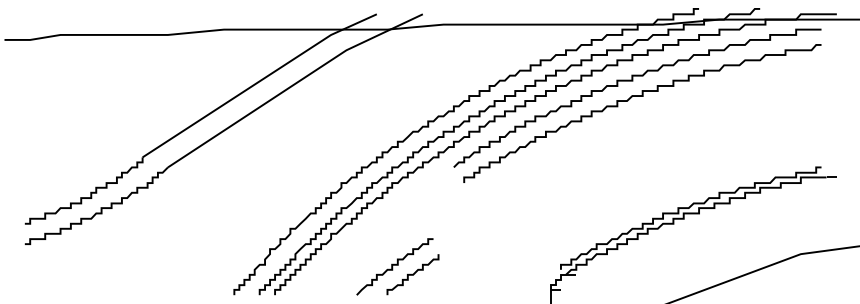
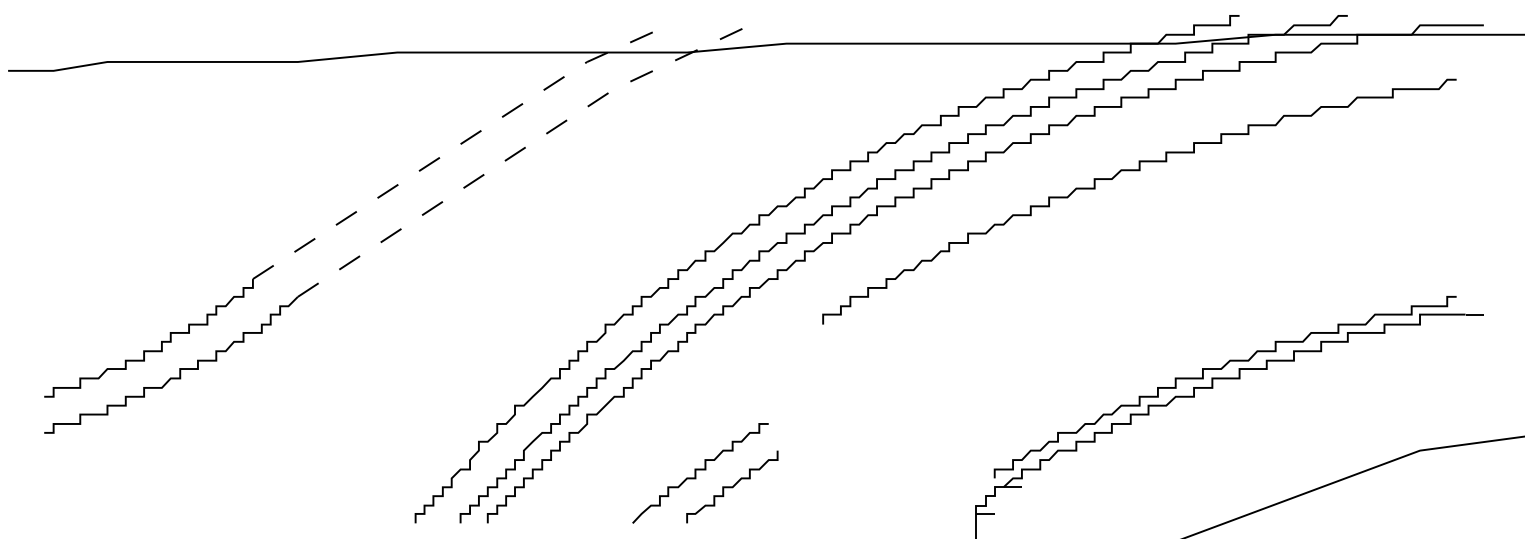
line: (259, 81) -> (460, 144), solid -> dashed
curve: (633, 81) -> (1123, 144), removed
line: (293, 85) -> (520, 151), solid -> dashed

